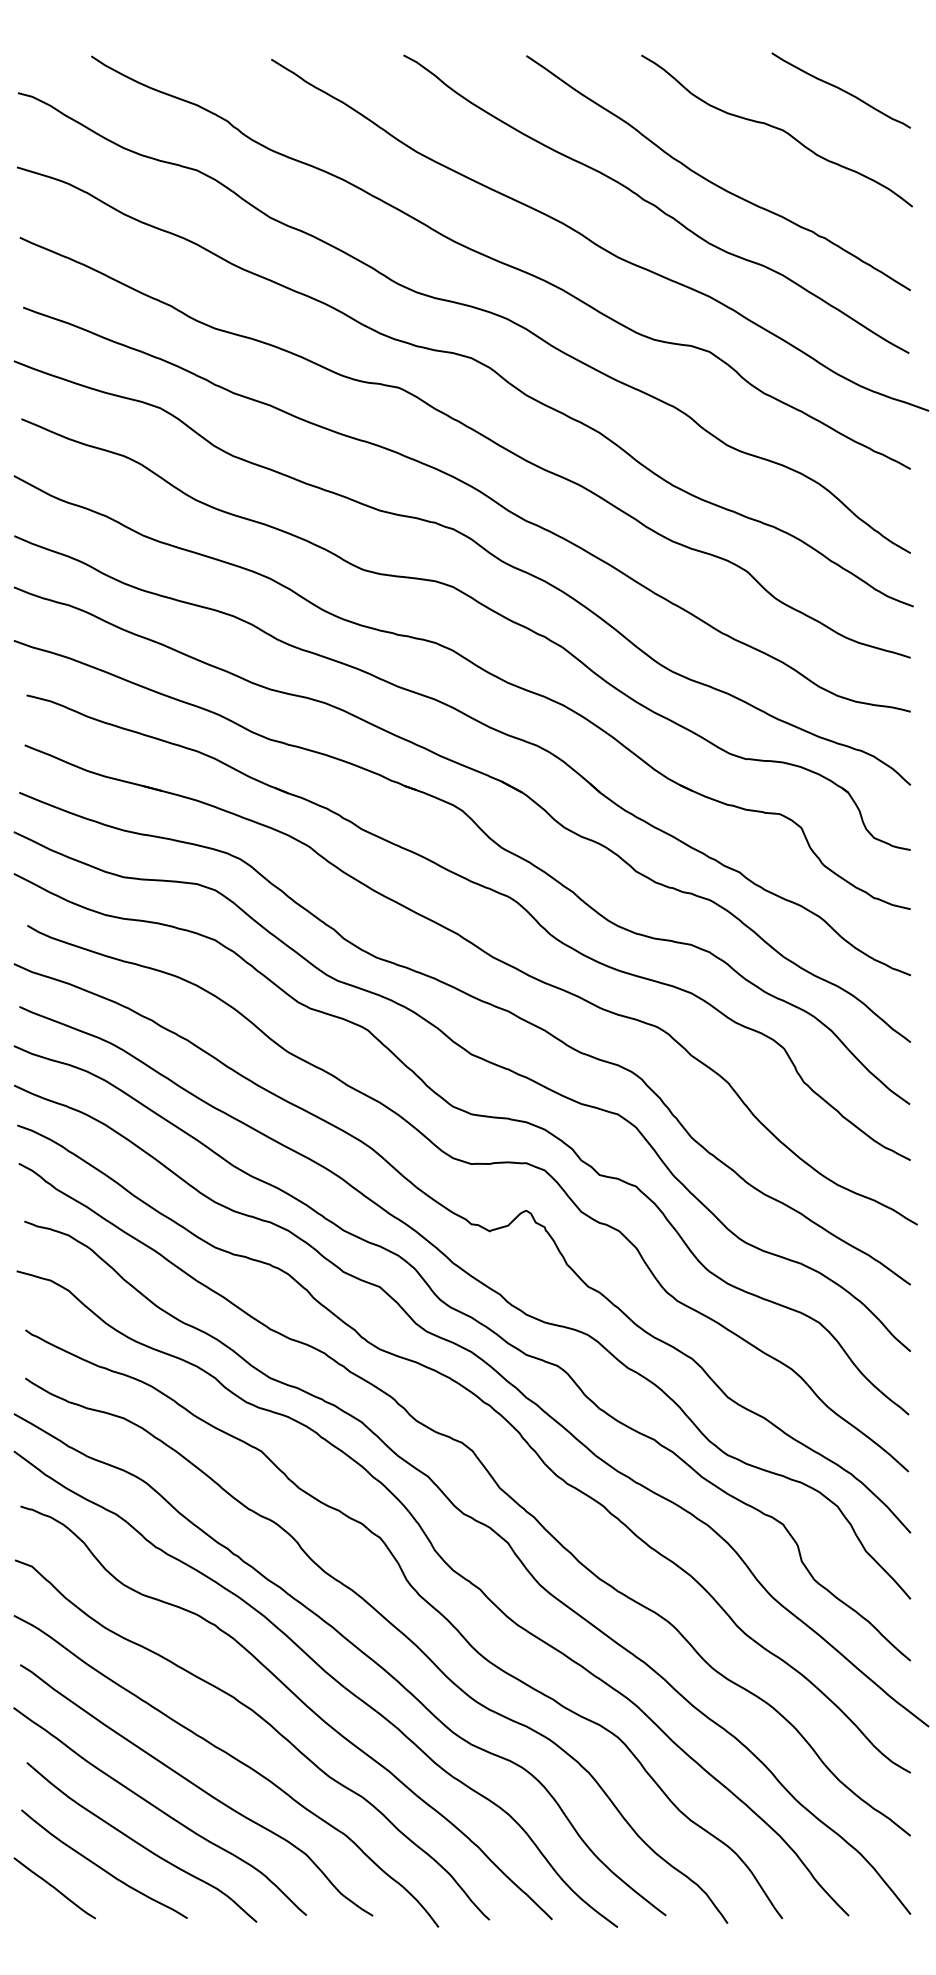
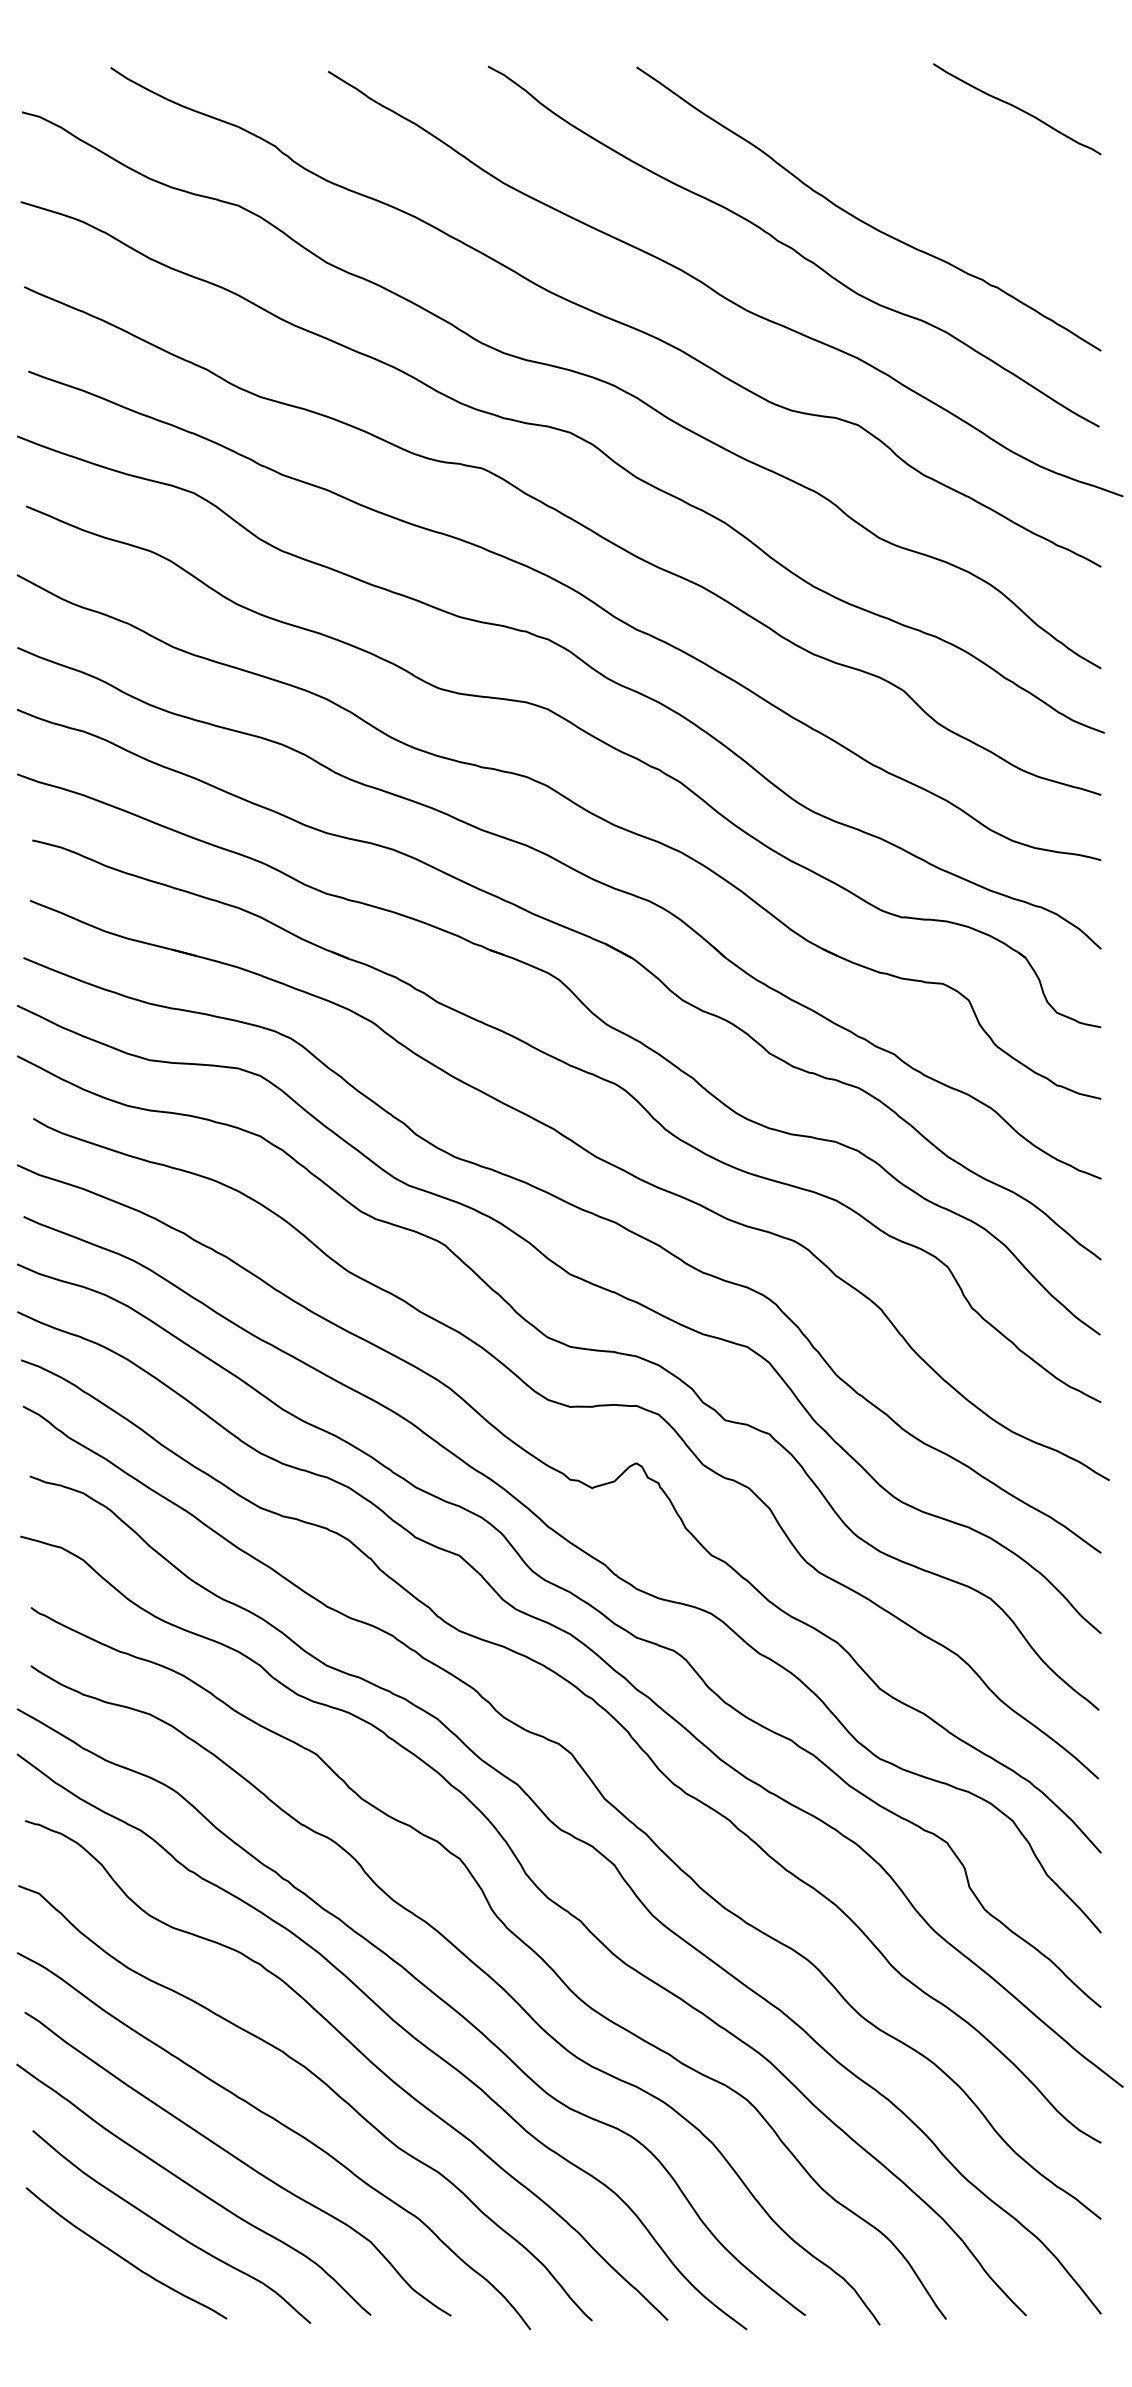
curve: (778, 129) -> (941, 156), removed
curve: (54, 1888) -> (66, 2282), removed

